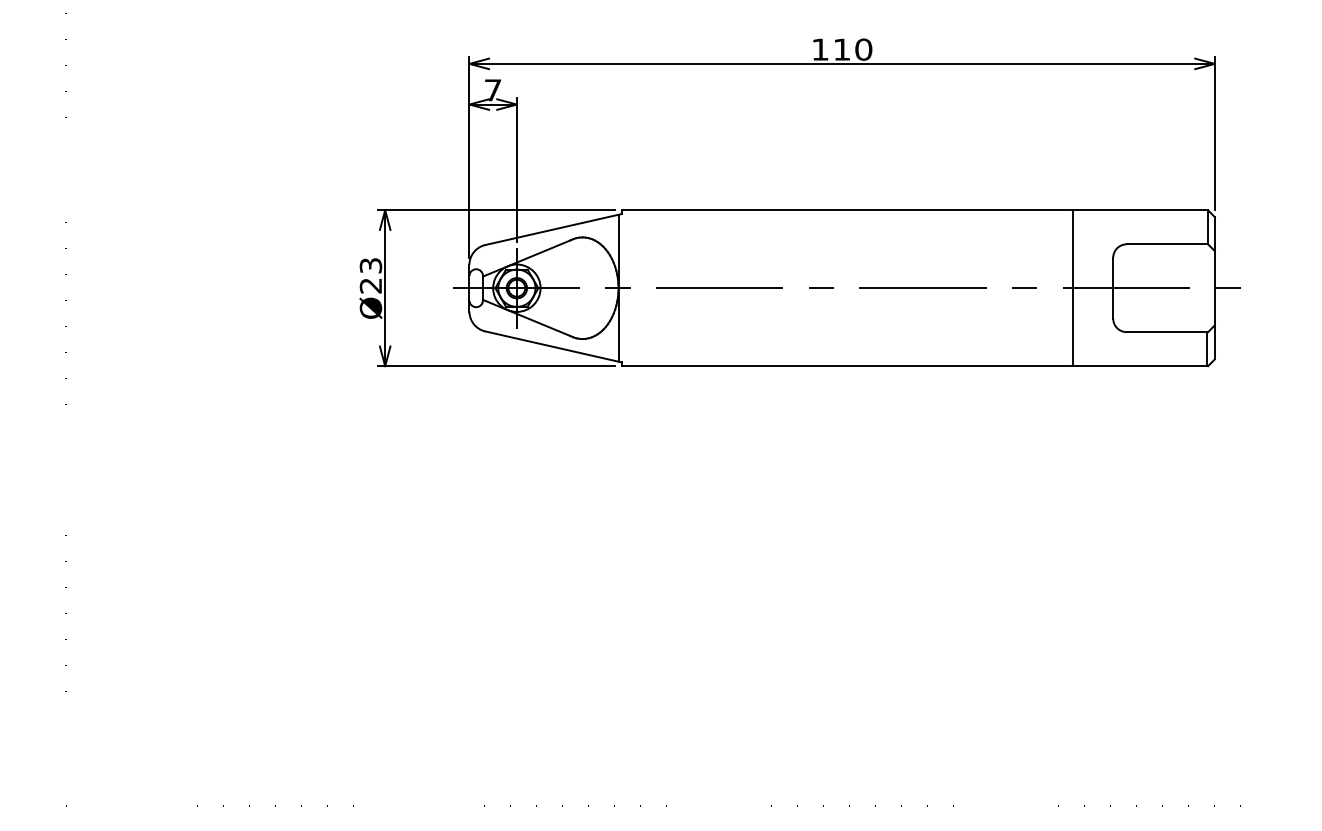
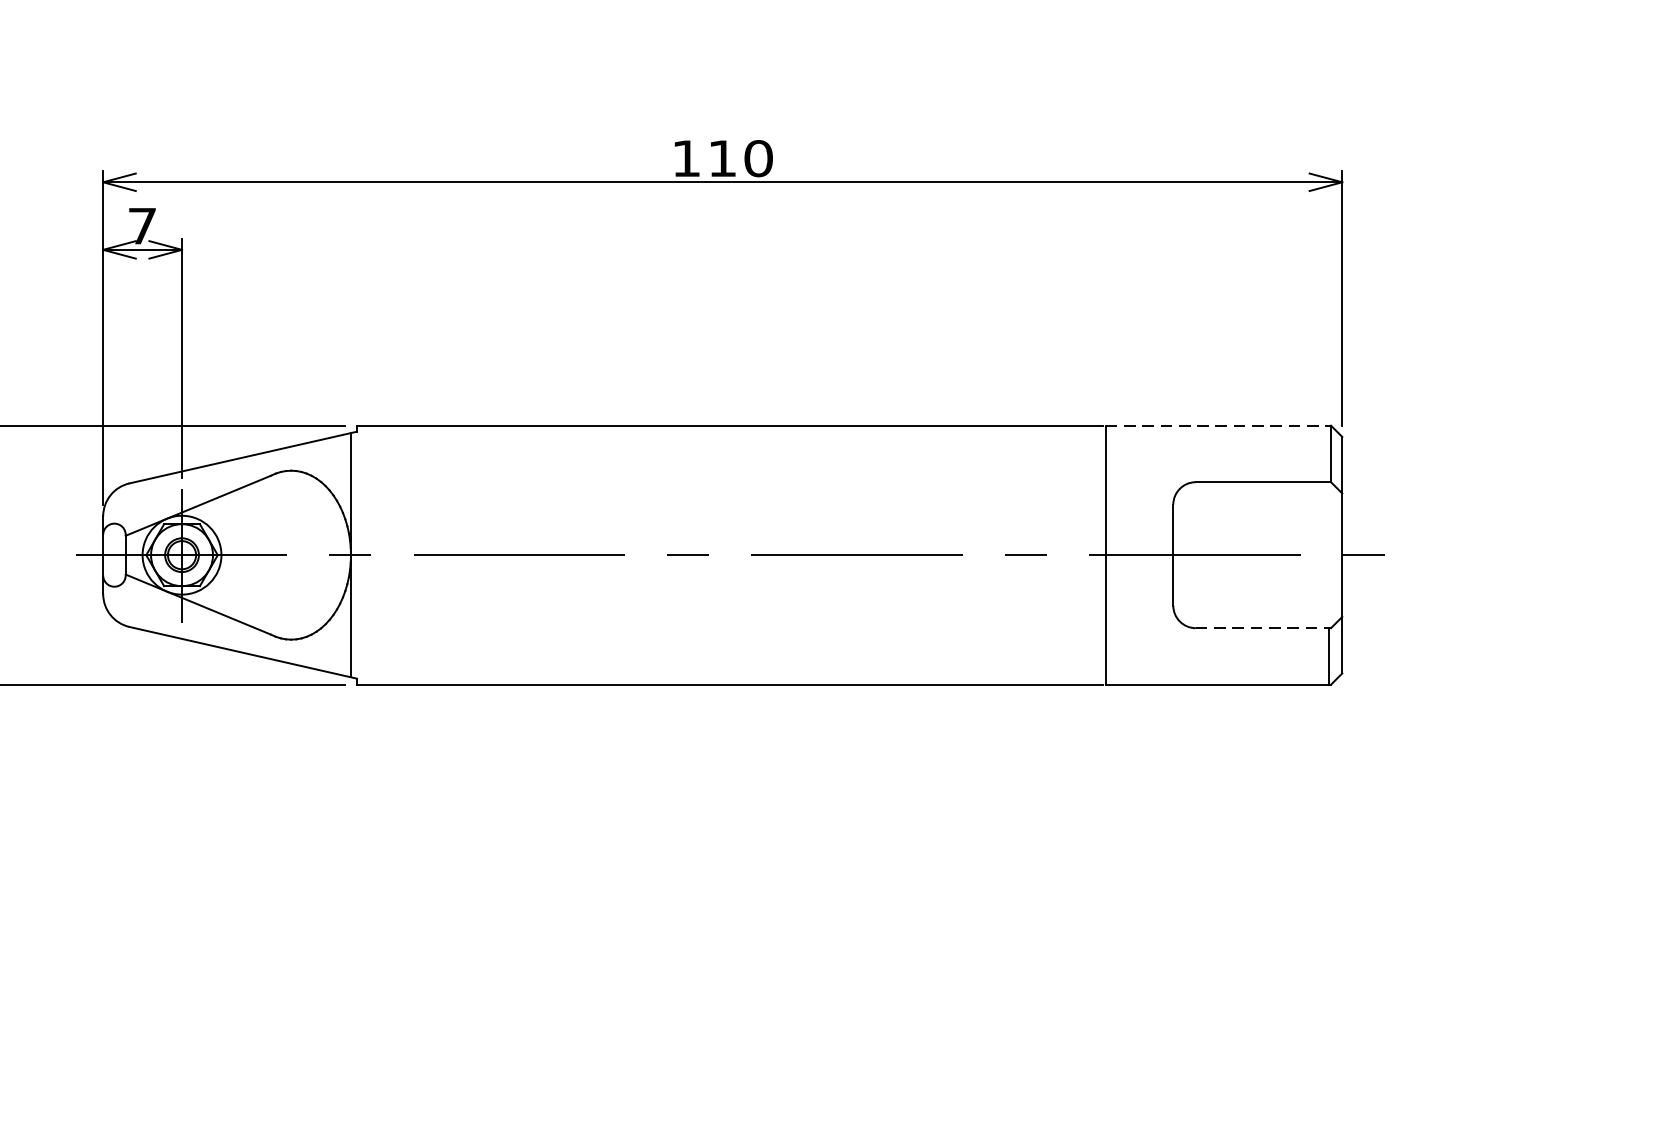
line: (1140, 210) -> (1218, 425), solid -> dashed
line: (1167, 332) -> (1263, 628), solid -> dashed

